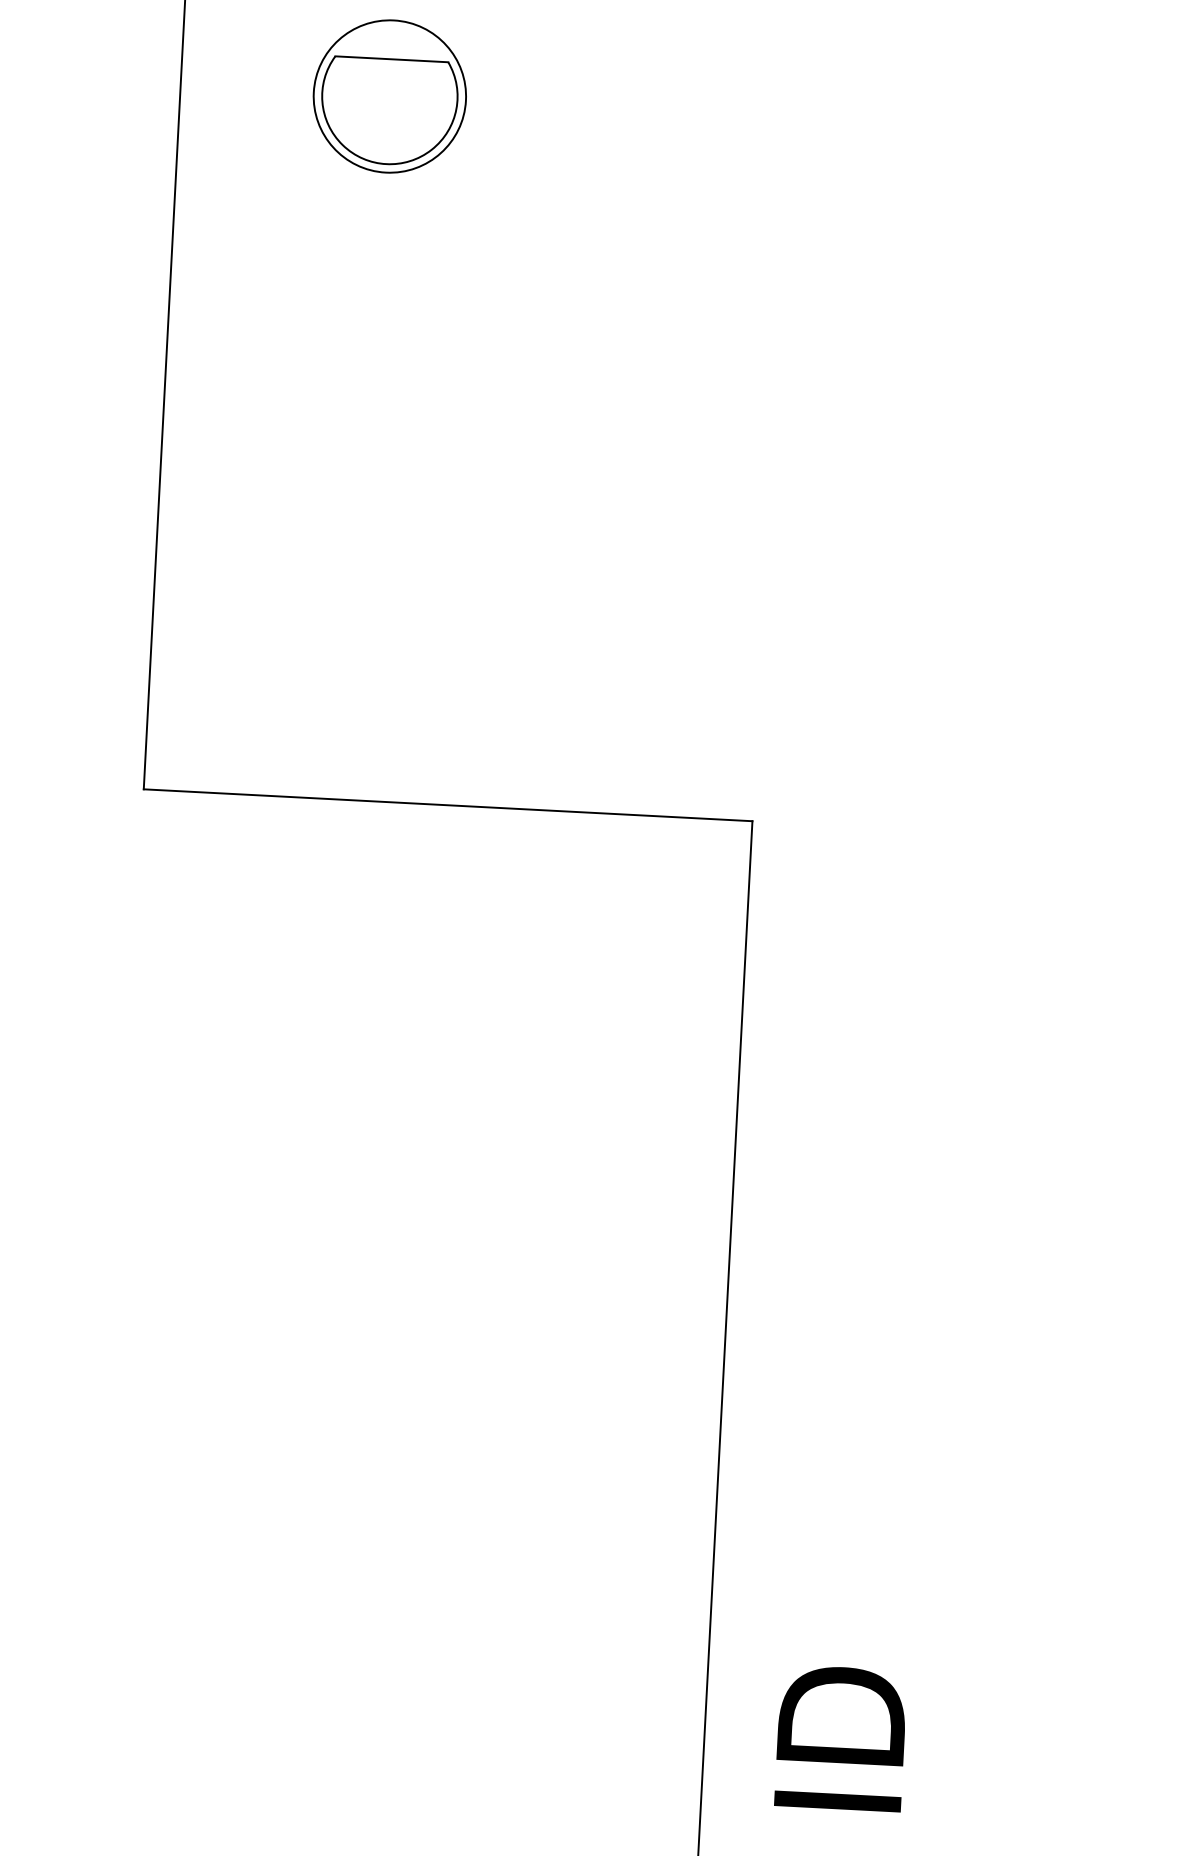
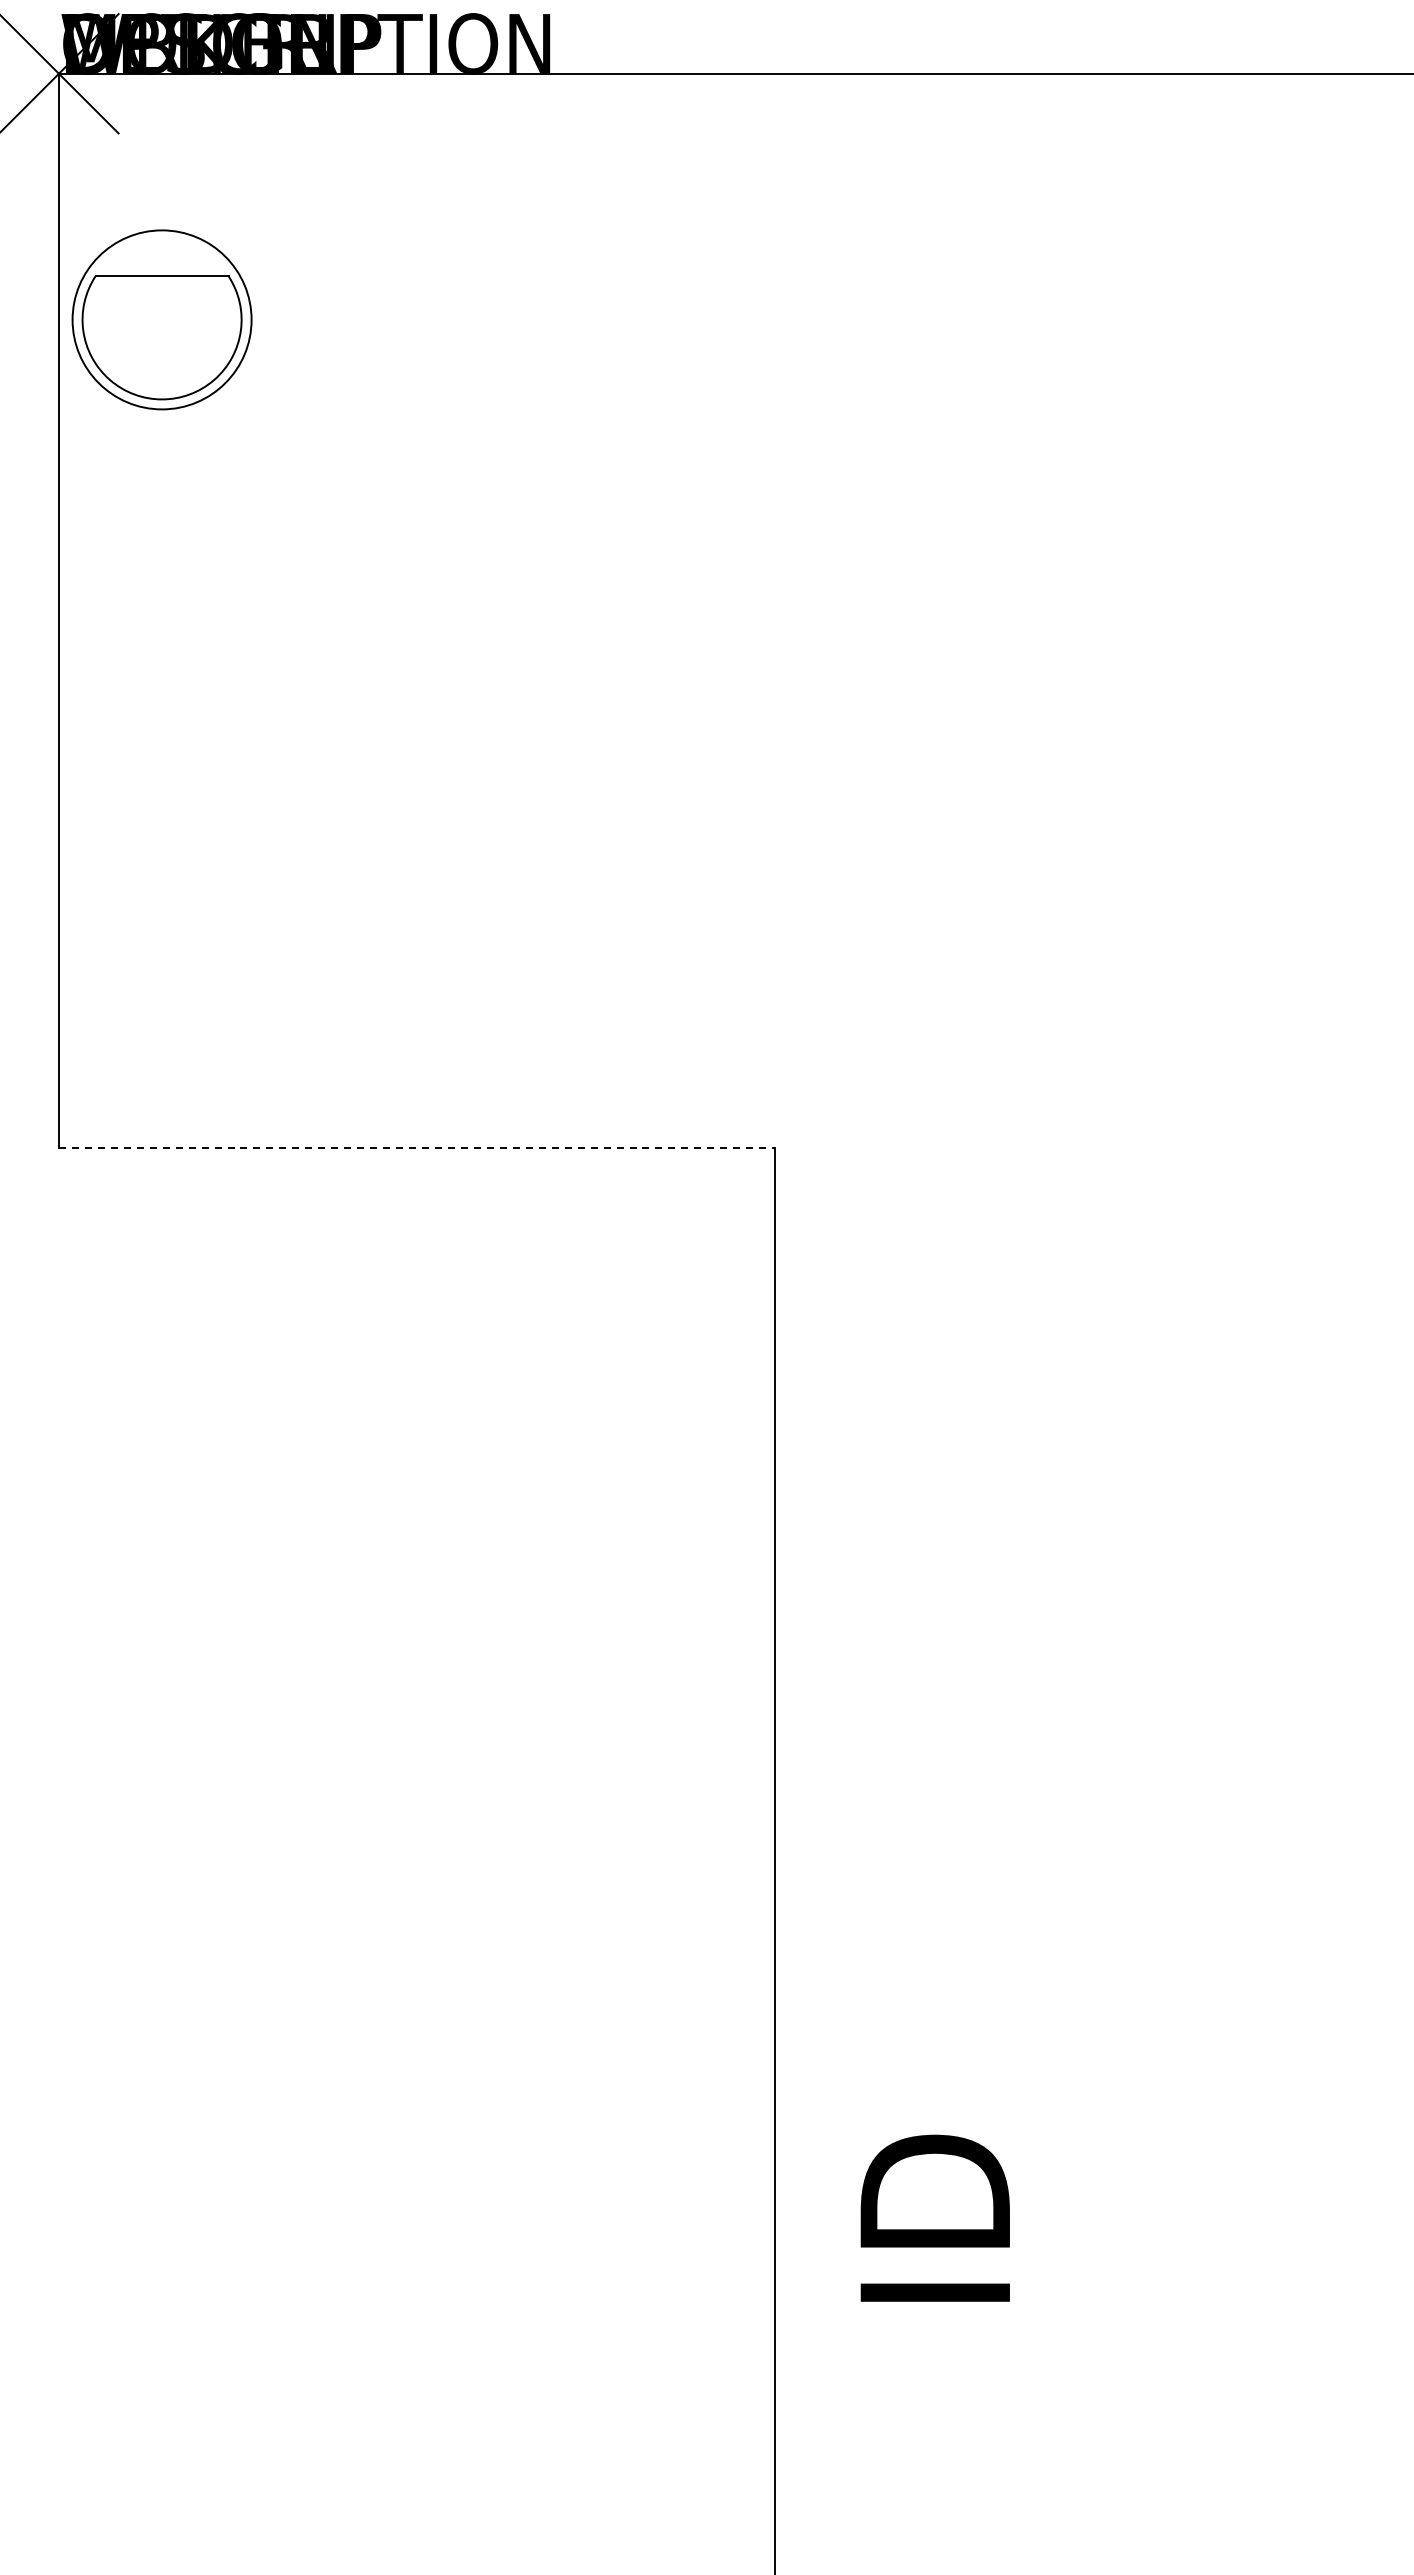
part: (389, 96) -> (161, 319), moved
line: (448, 805) -> (417, 1147), solid -> dashed

